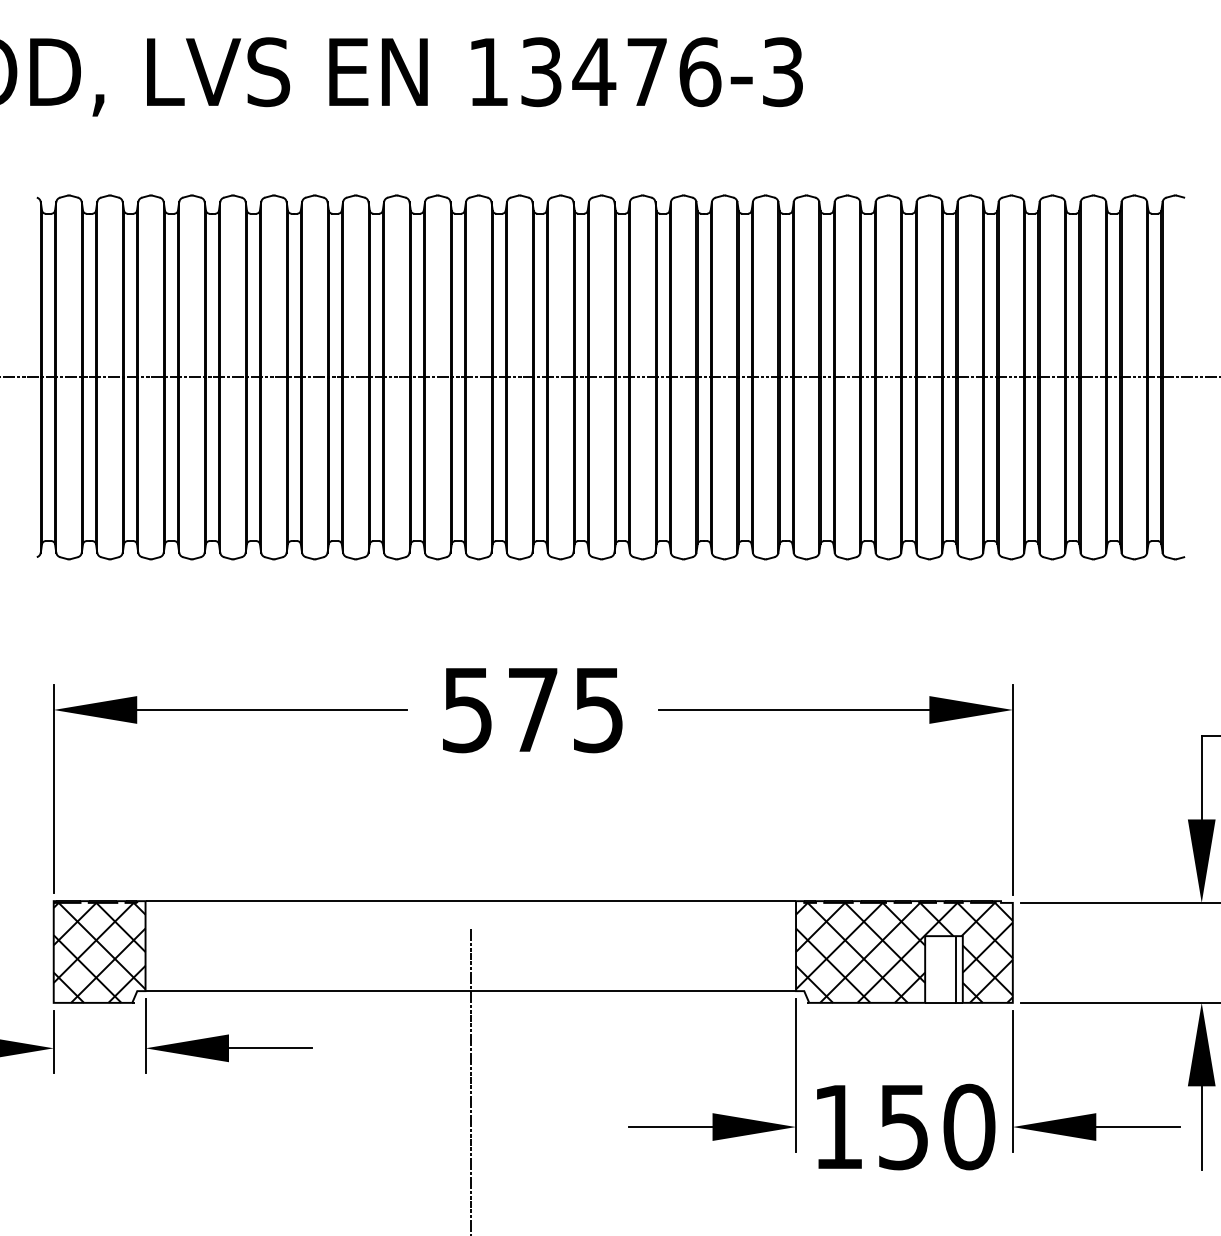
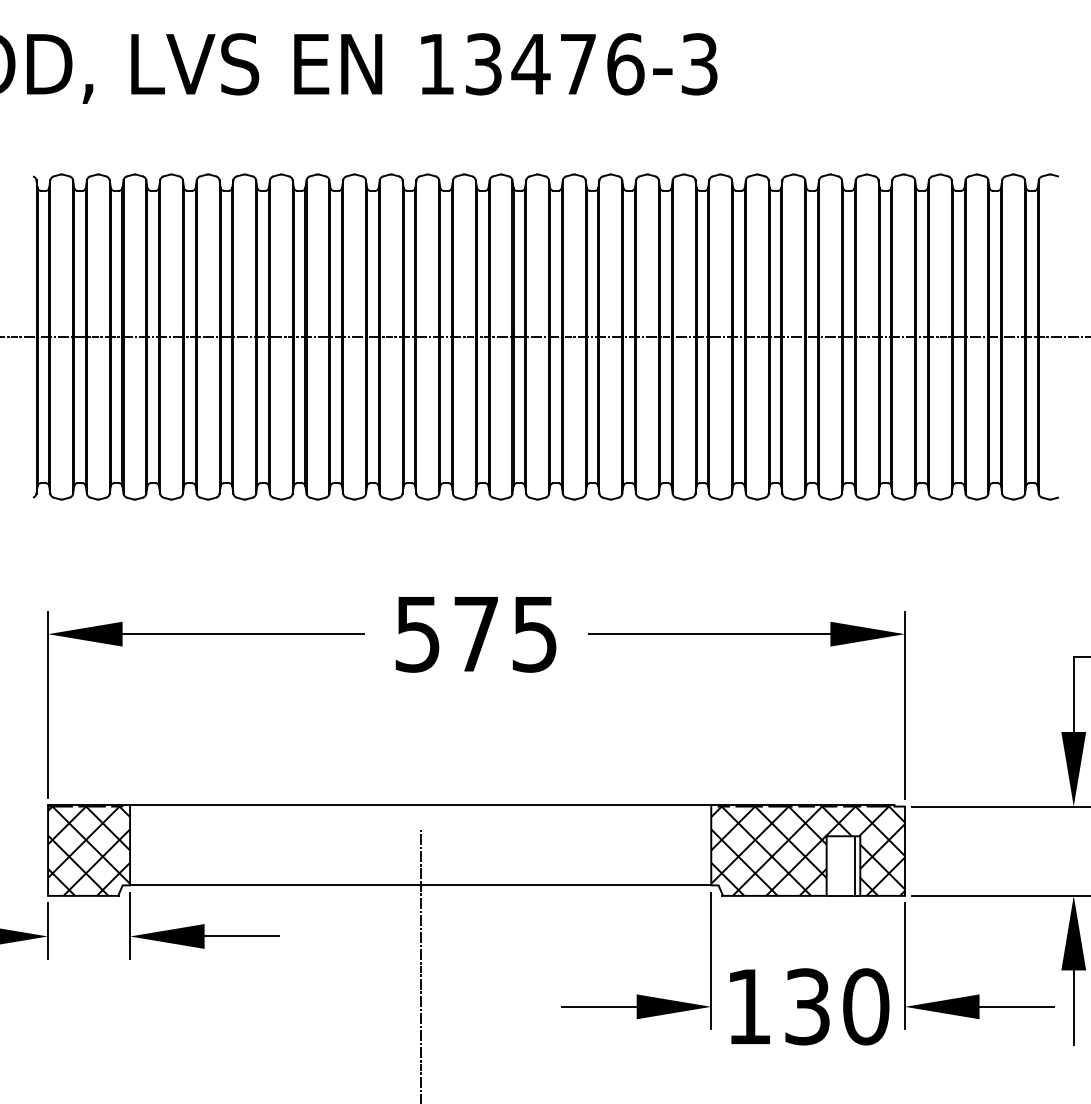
text: (903, 1126) -> (807, 1006), 150 -> 130

